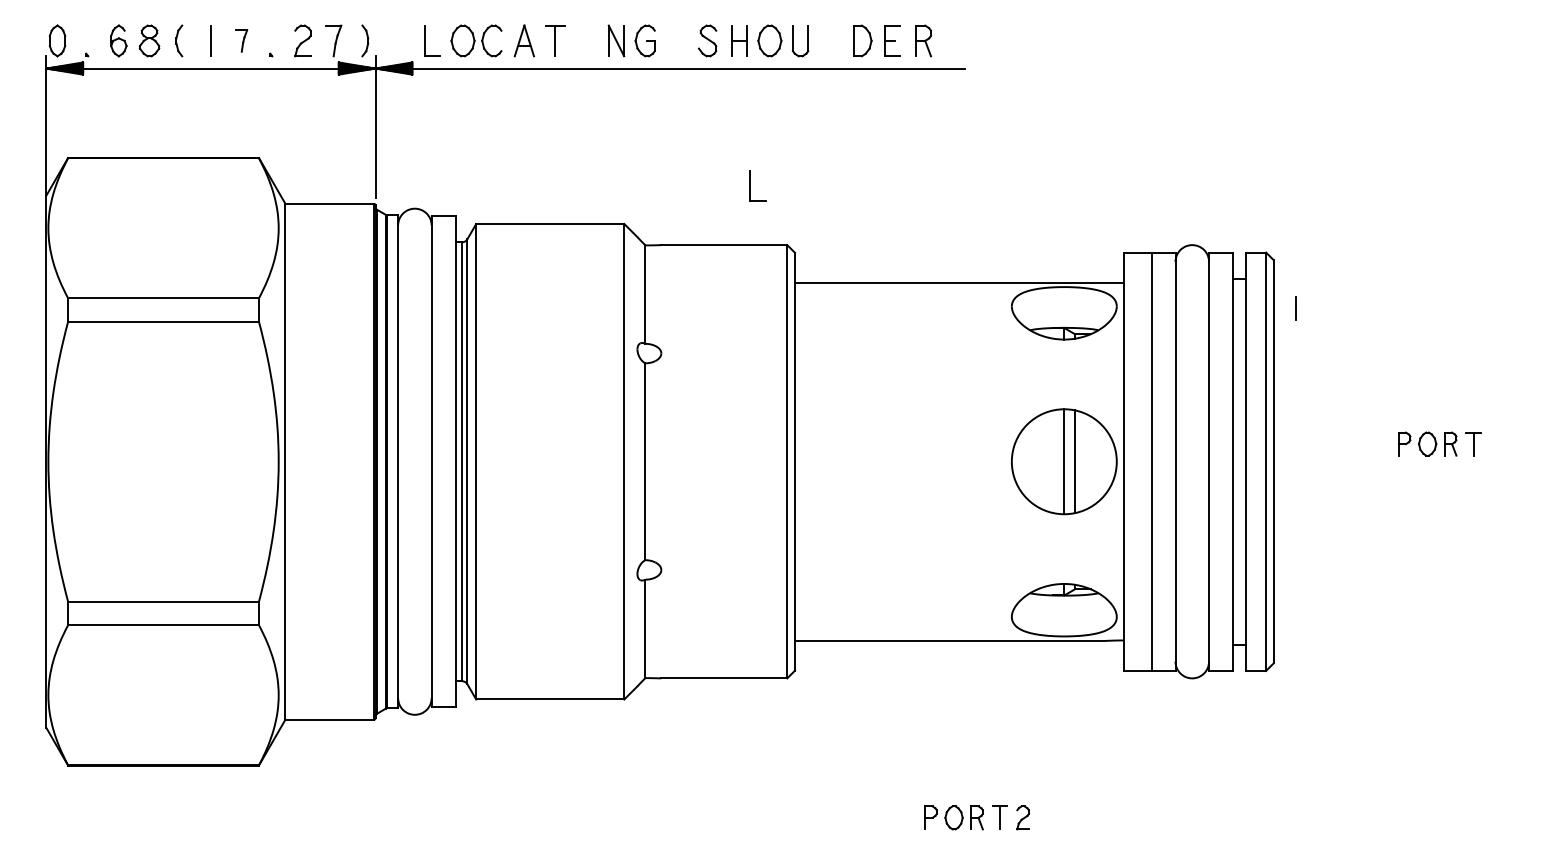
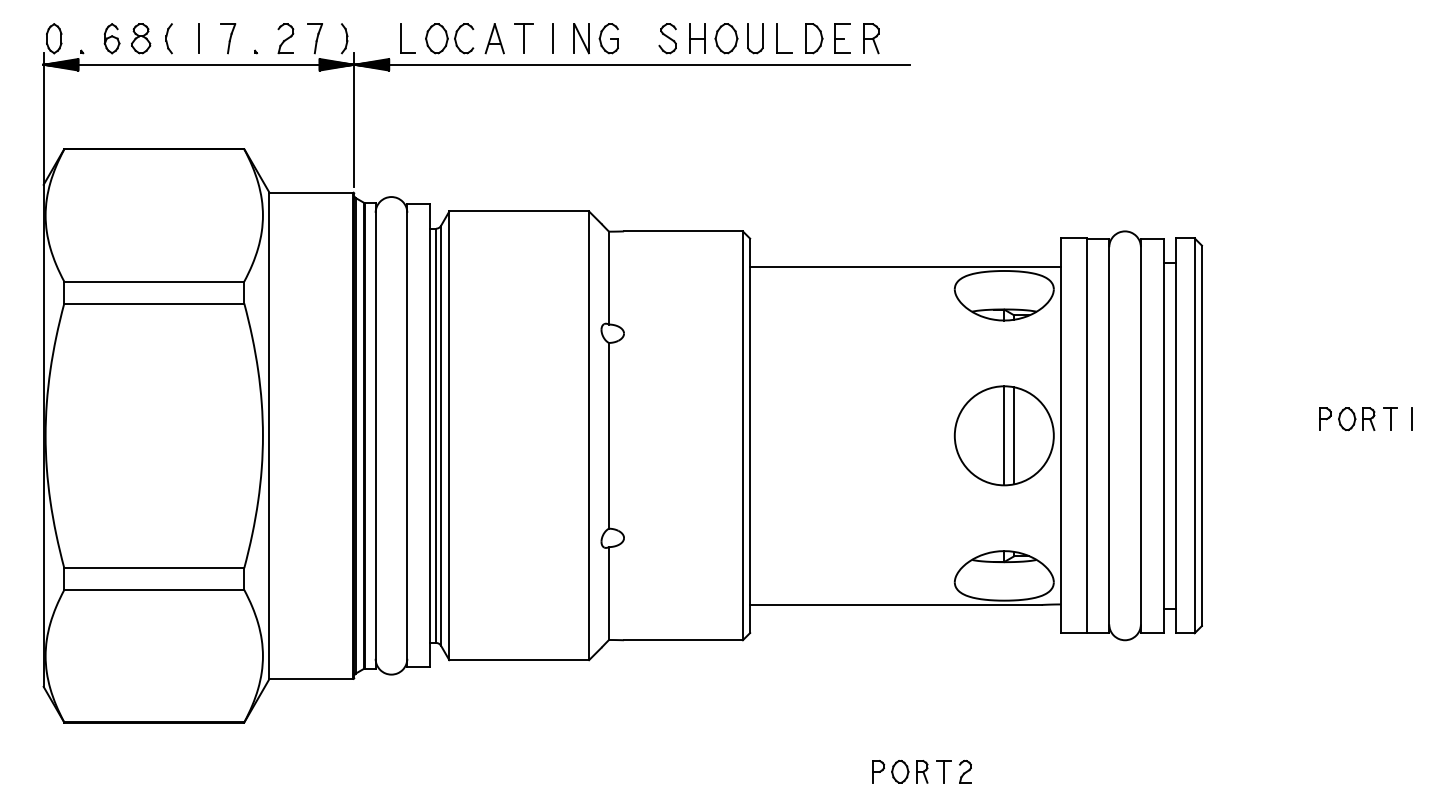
part: (242, 40) -> (228, 38), size x1.43
line: (585, 40) -> (552, 38), added
part: (750, 185) -> (777, 38), moved
line: (1295, 307) -> (1411, 418), moved

